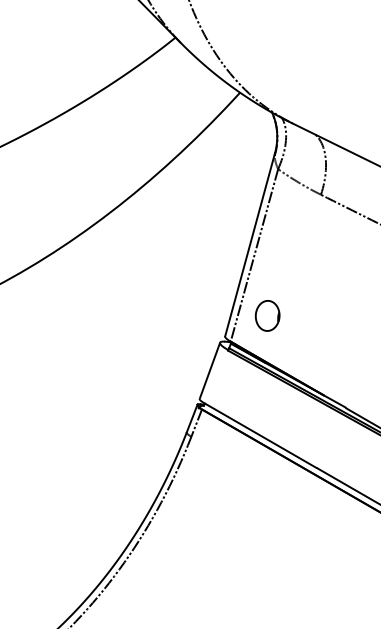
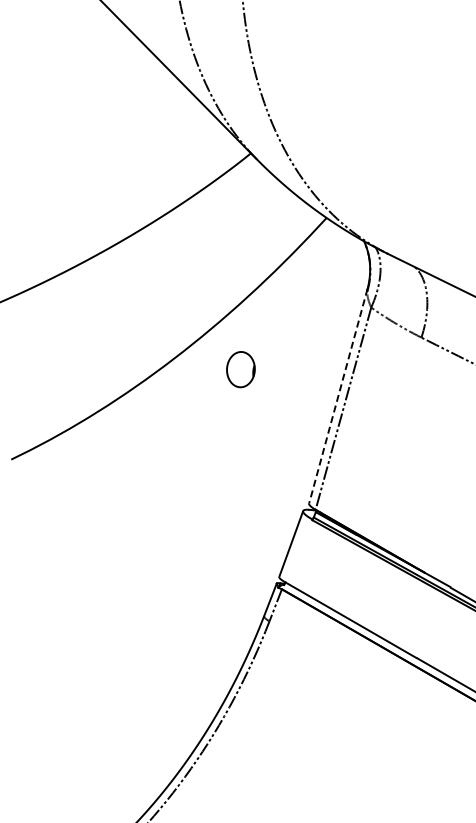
line: (250, 245) -> (338, 396), solid -> dashed
part: (267, 315) -> (240, 369), moved

